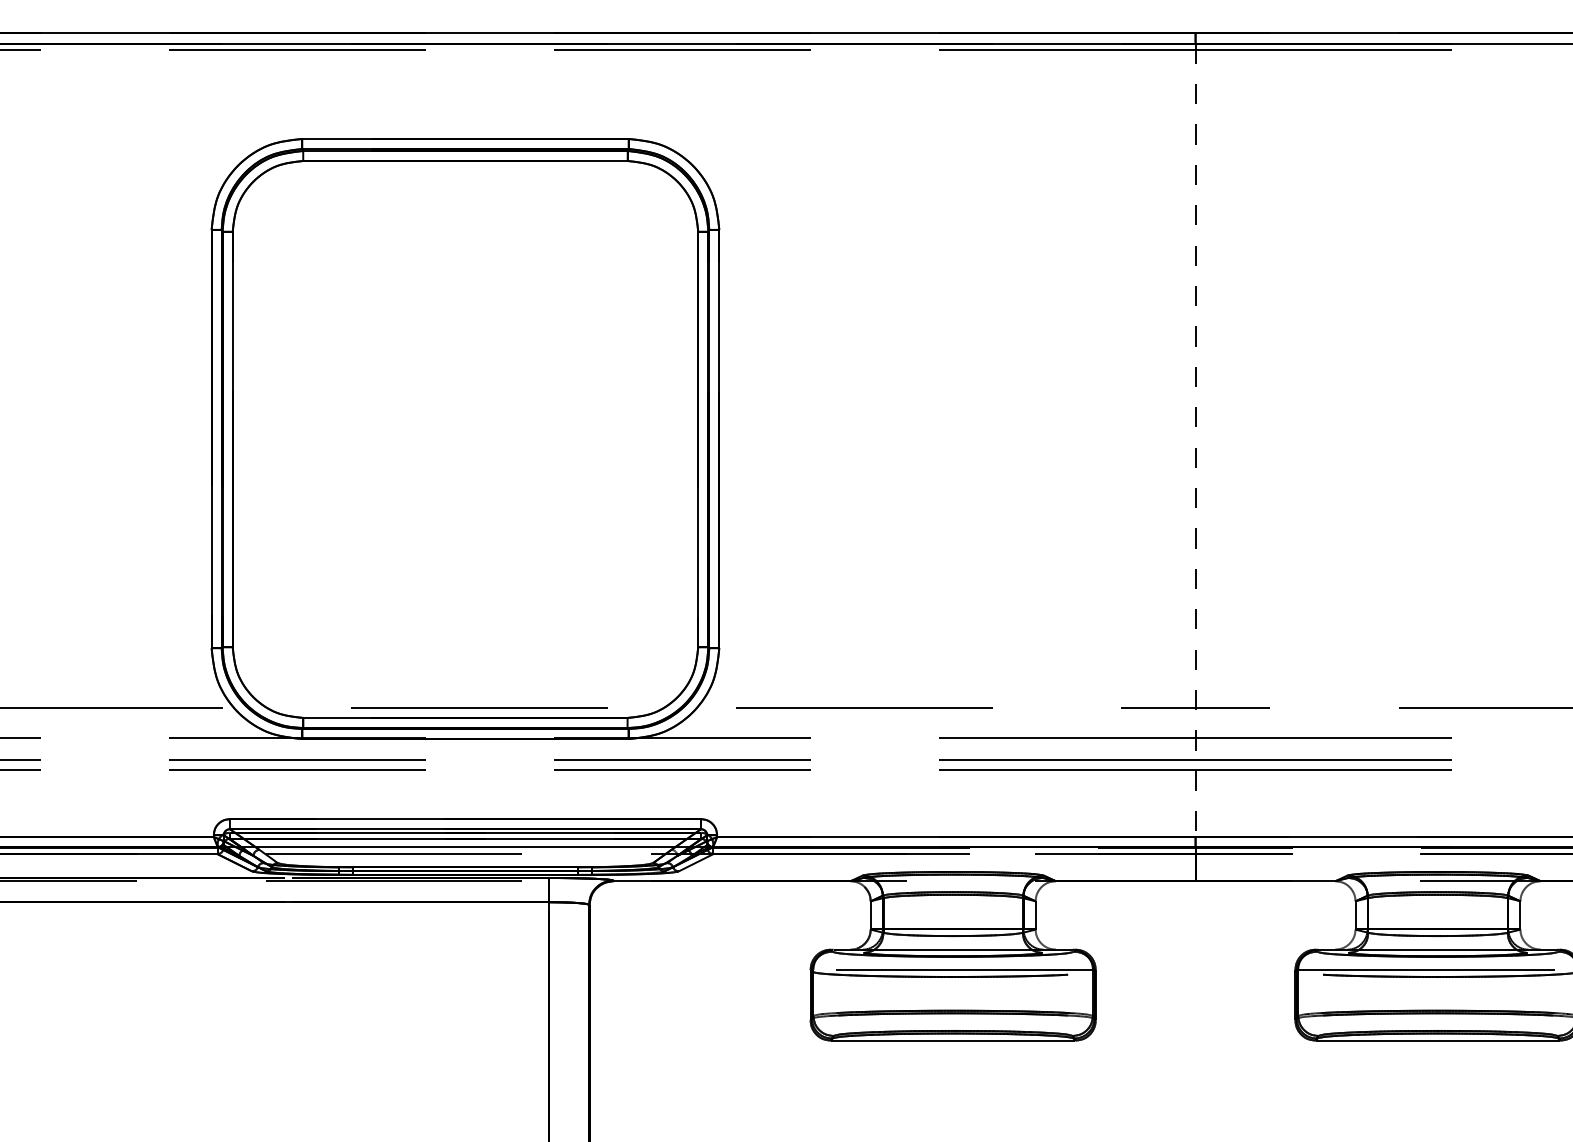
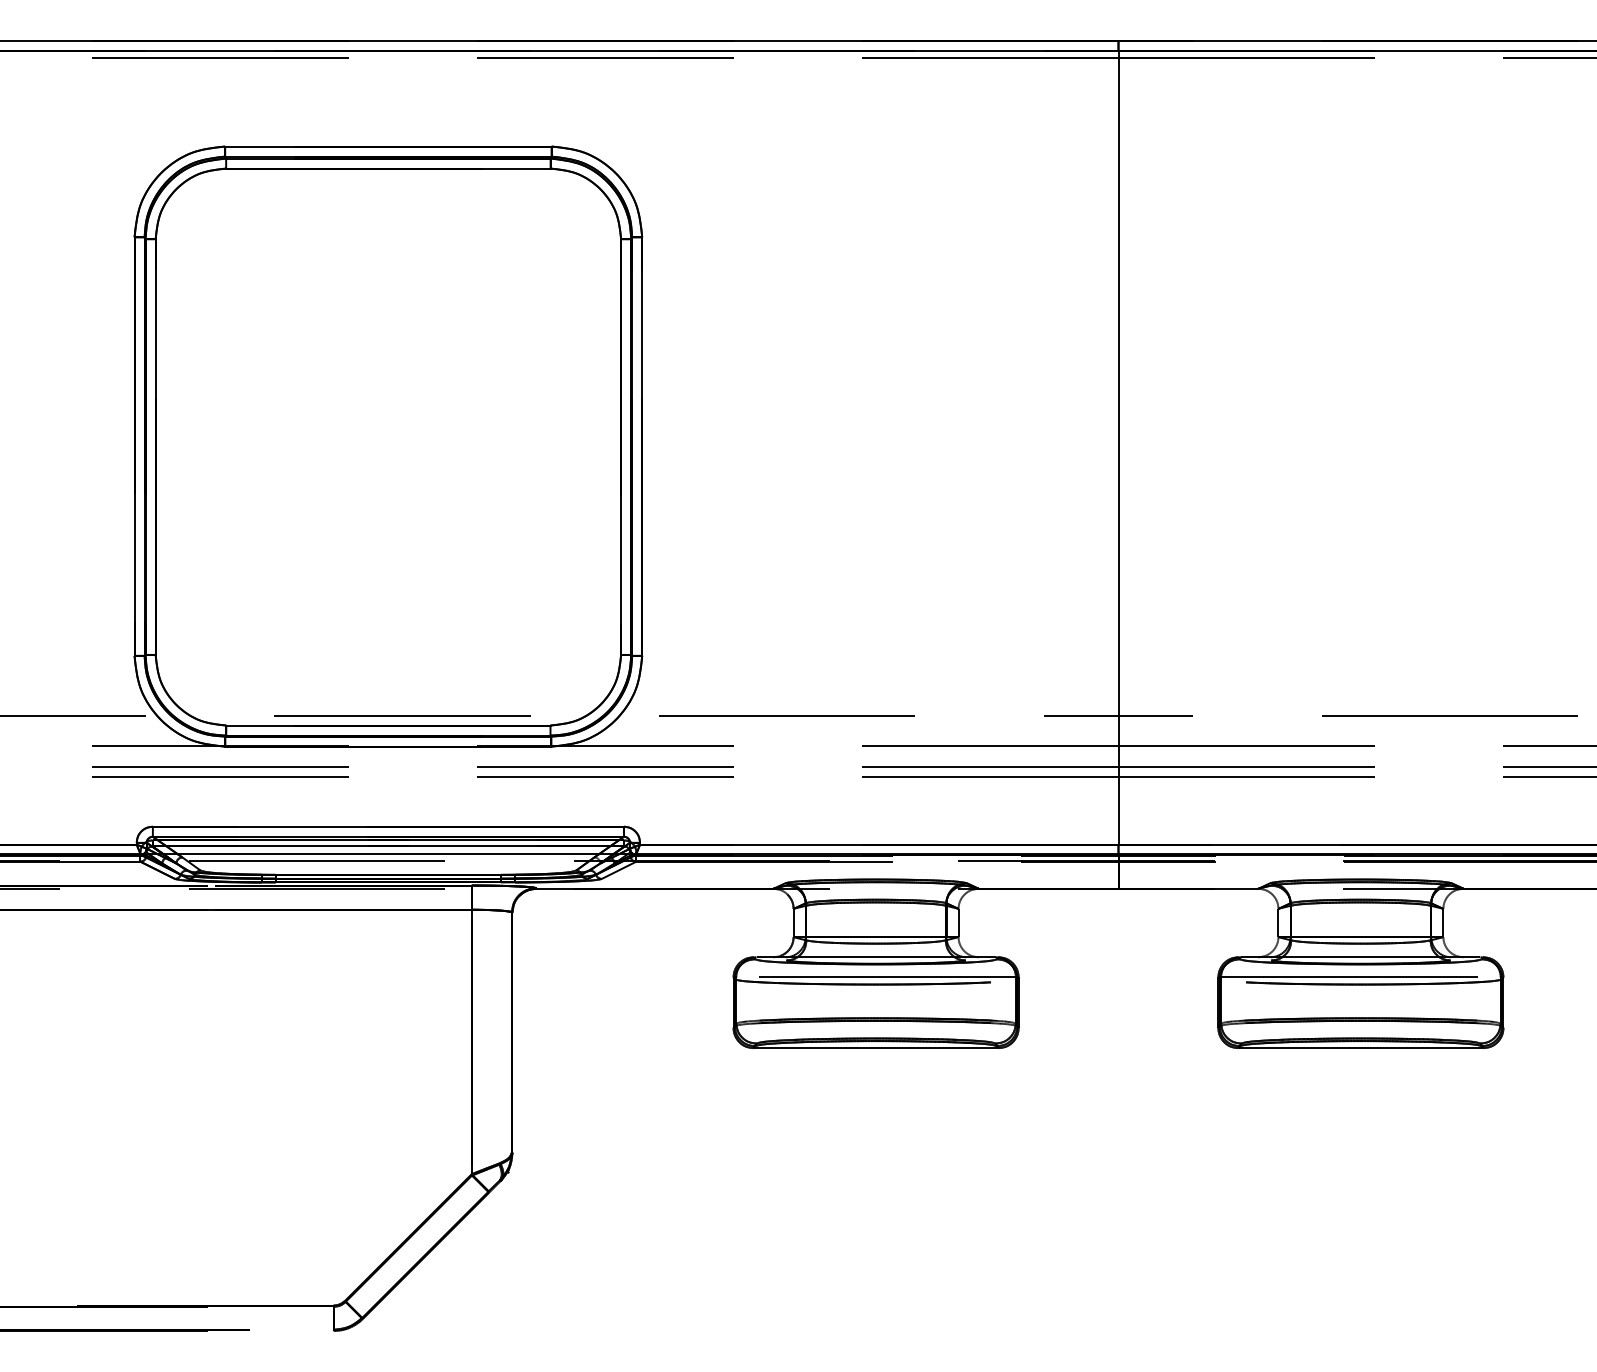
line: (1195, 439) -> (1118, 447), dashed -> solid

